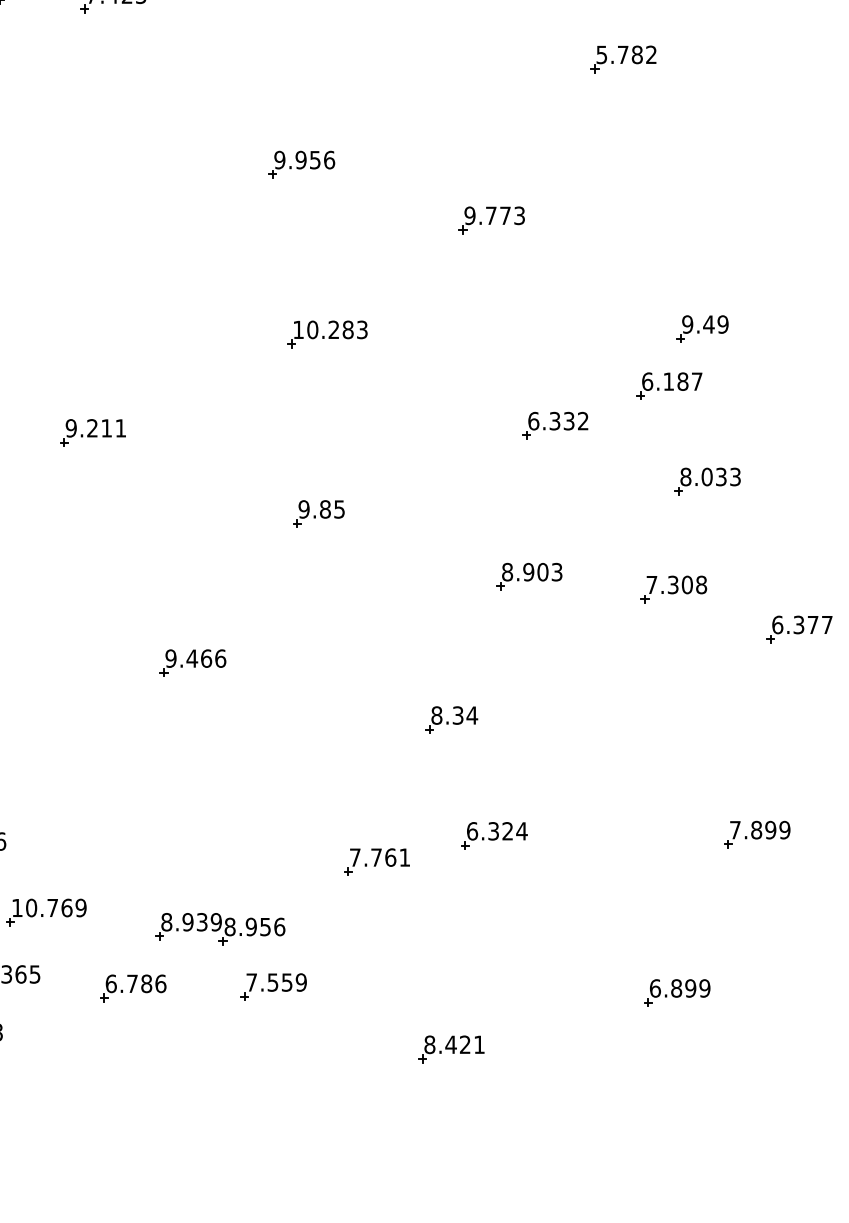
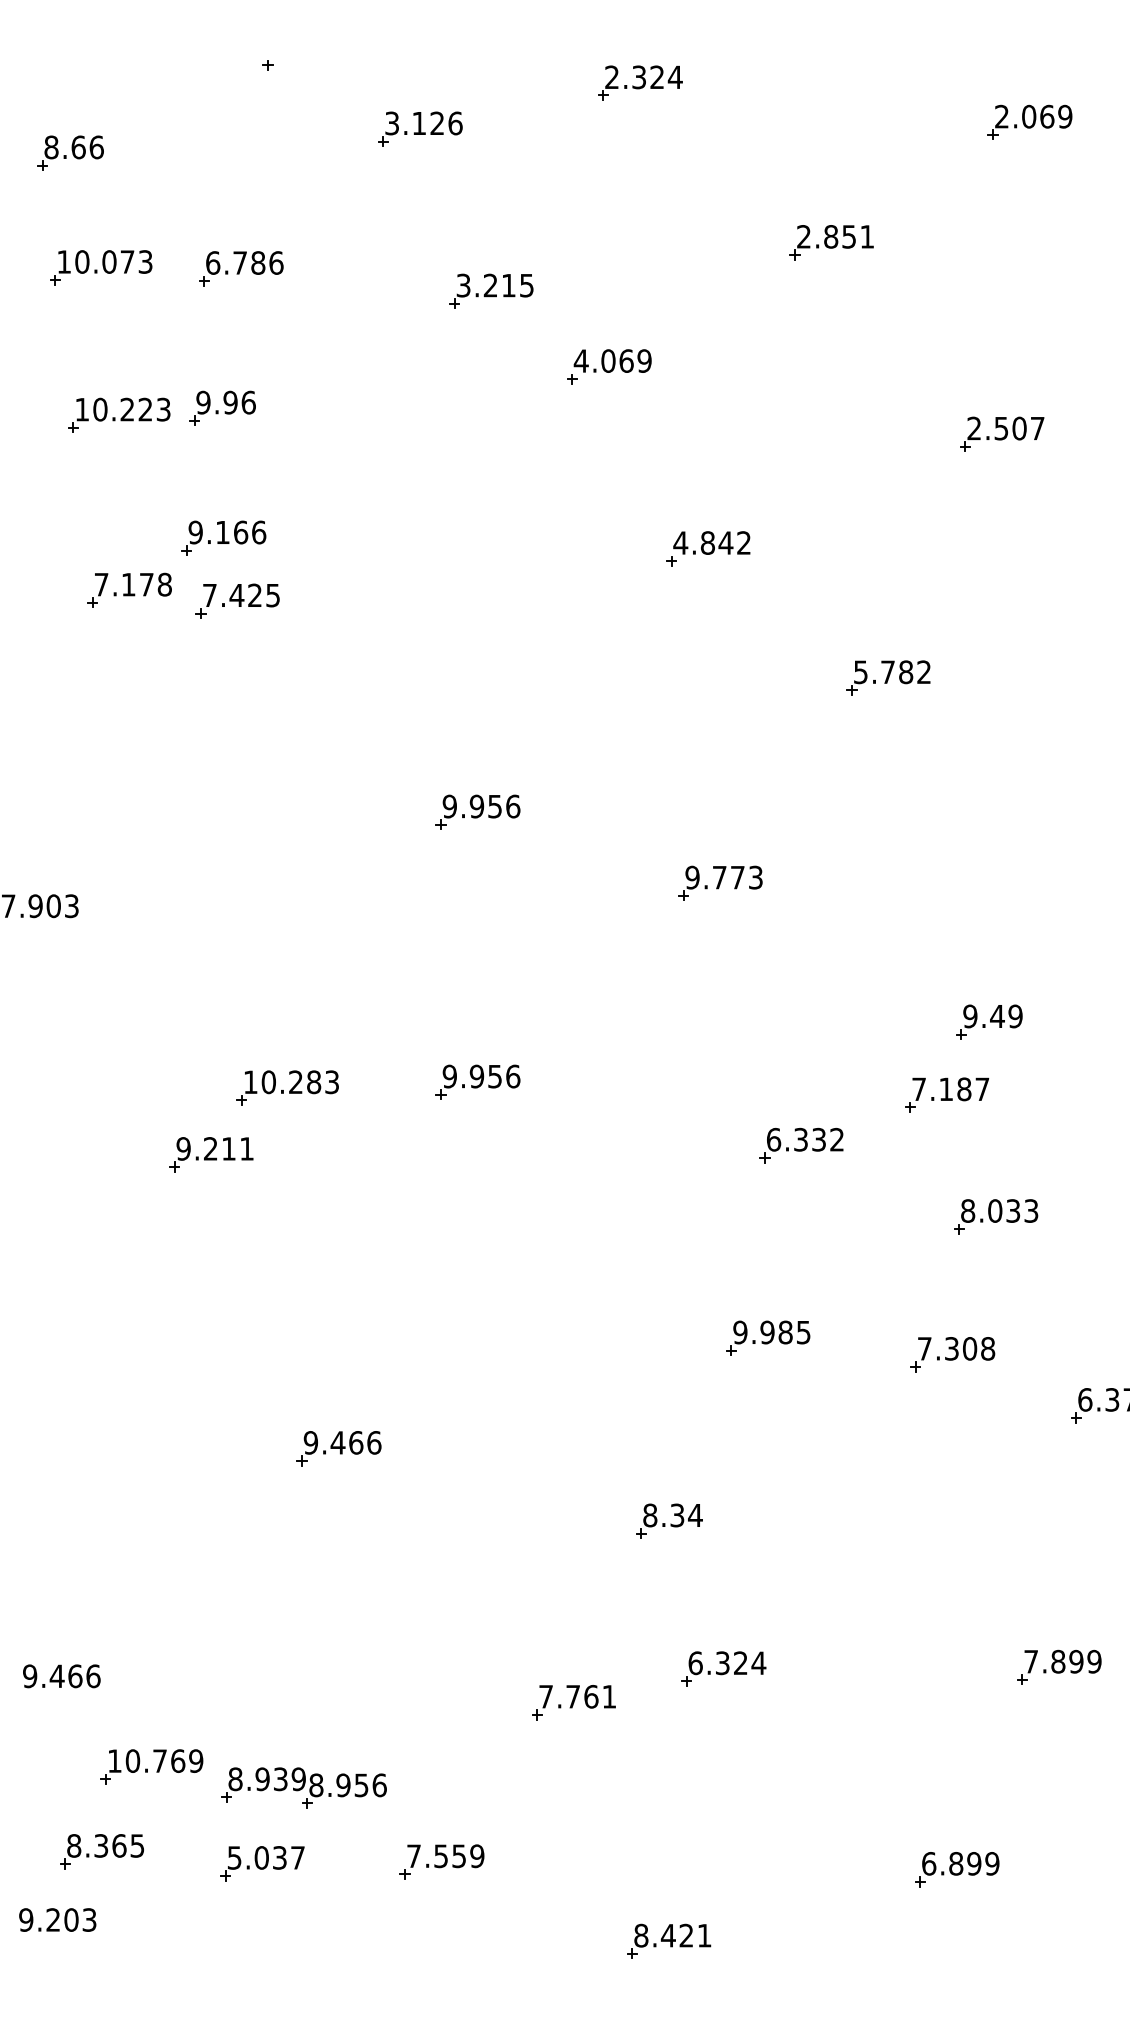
part: (327, 334) -> (287, 1087), moved
part: (301, 375) -> (477, 1081), added
text: (647, 381) -> (919, 1089), 6.187 -> 7.187
part: (318, 513) -> (499, 1257), removed
text: (531, 572) -> (771, 1332), 8.903 -> 9.985
part: (220, 928) -> (303, 1787), moved
text: (136, 983) -> (266, 1857), 6.786 -> 5.037

